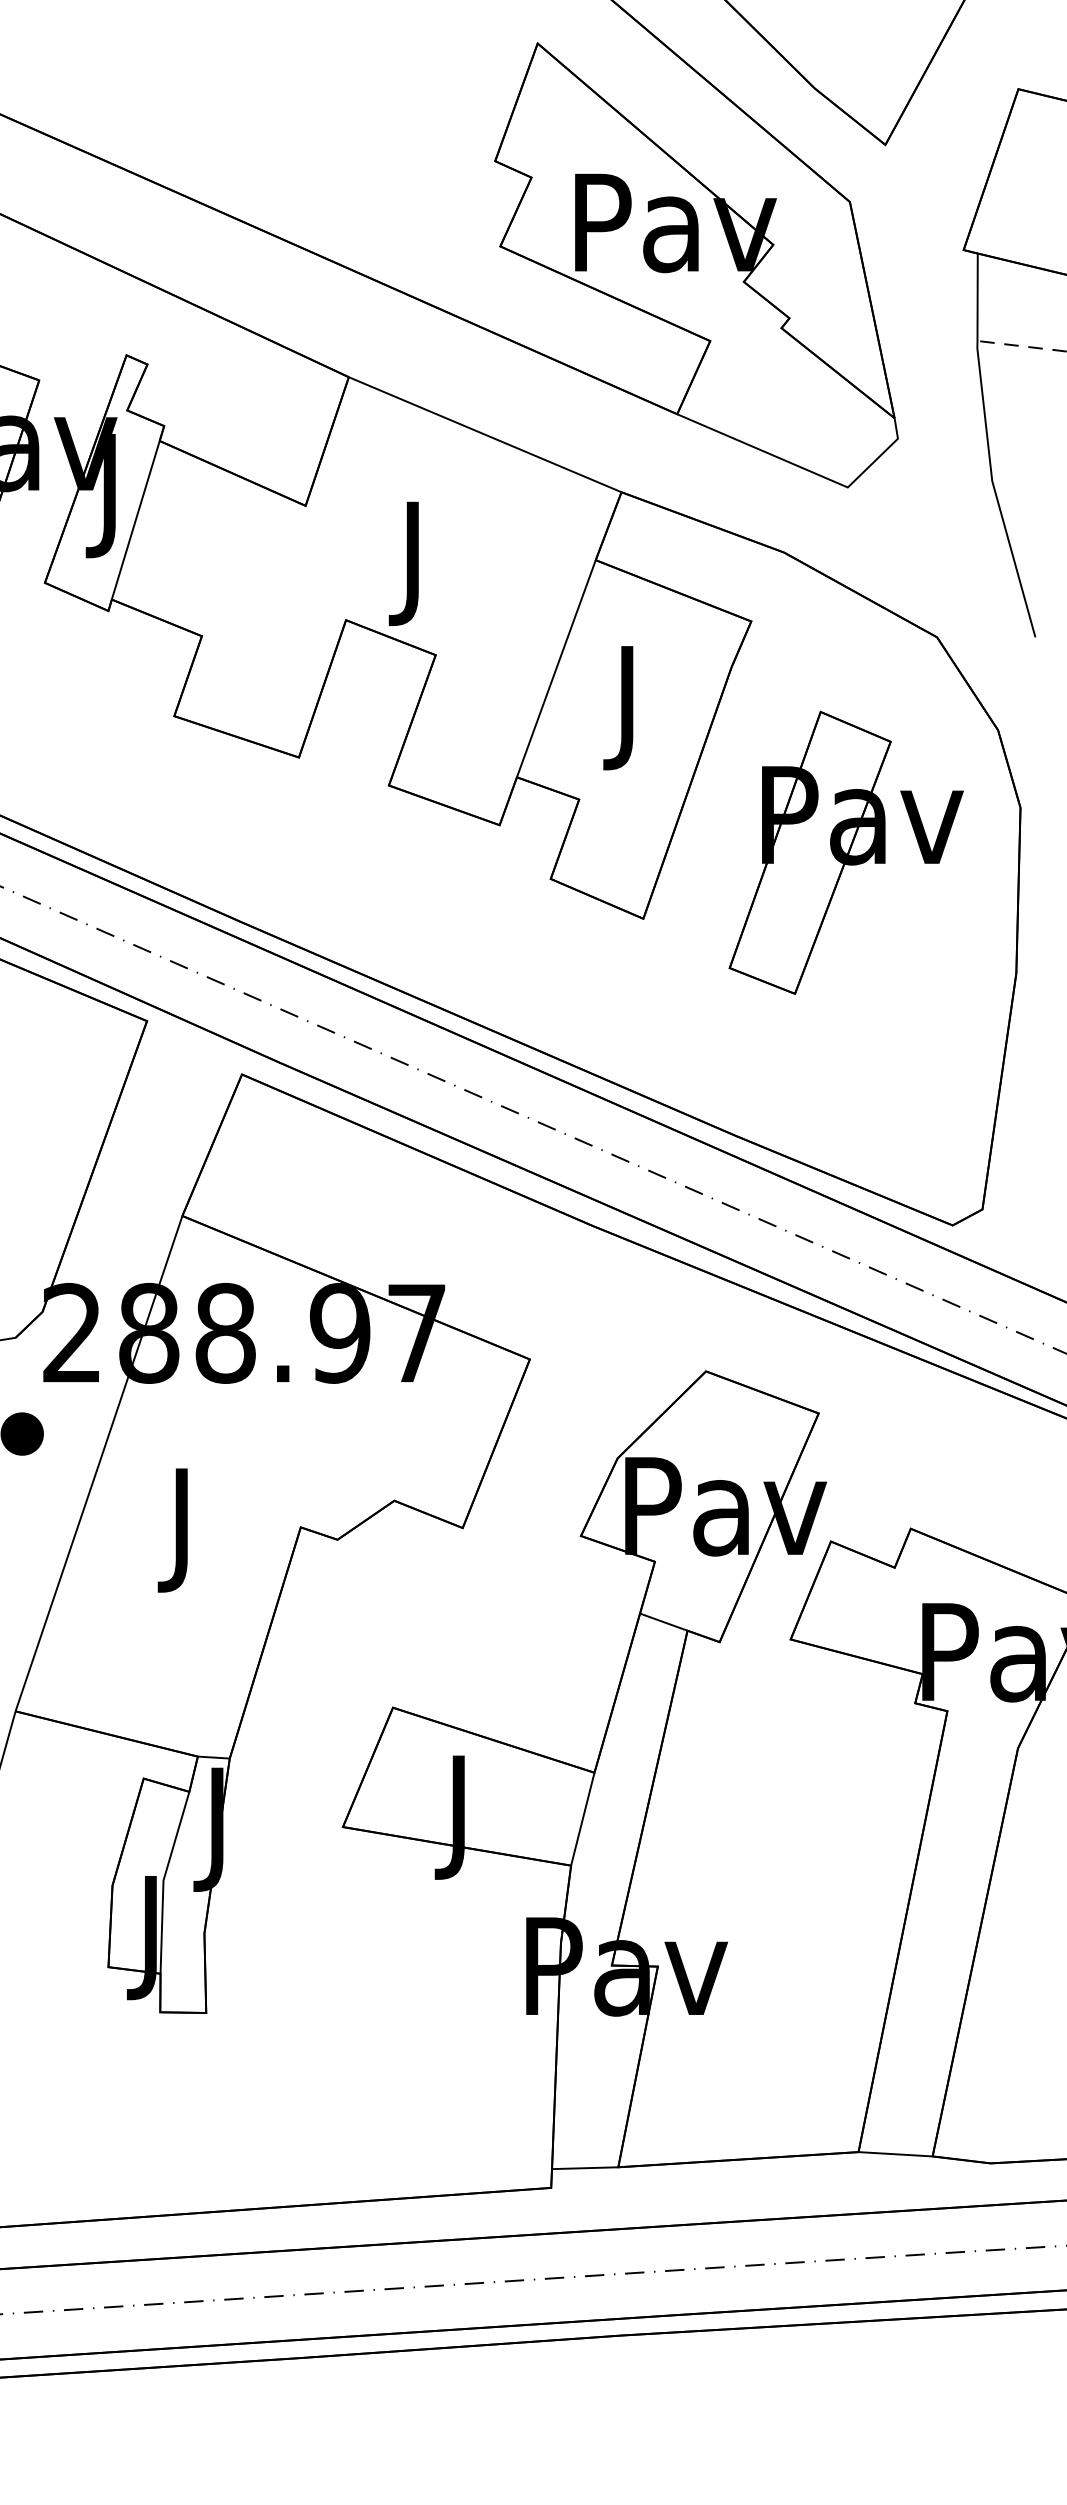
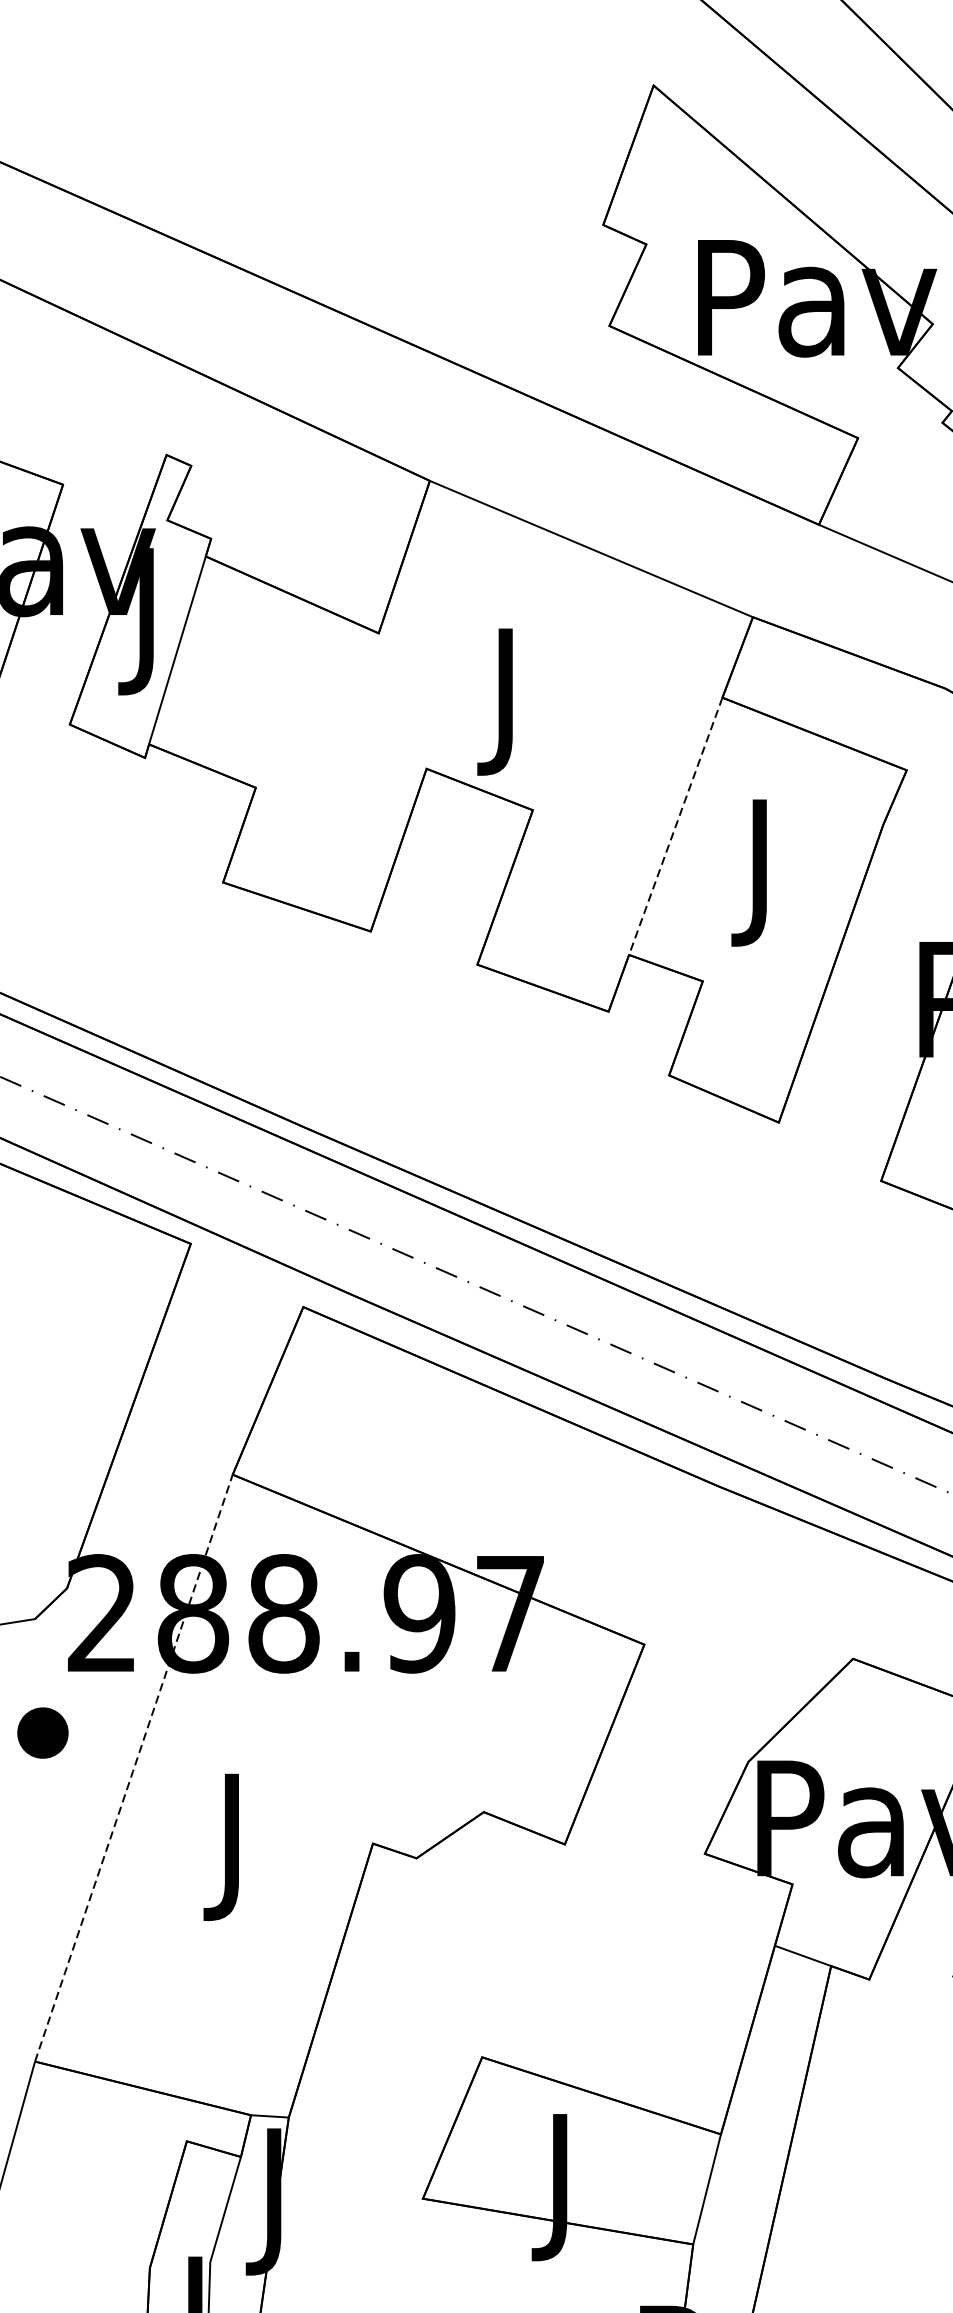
line: (556, 669) -> (675, 827), solid -> dashed
line: (99, 1463) -> (134, 1767), solid -> dashed

